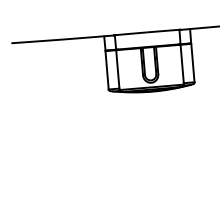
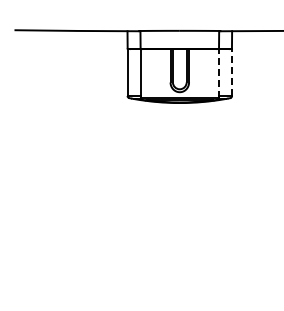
line: (193, 62) -> (232, 72), solid -> dashed
line: (182, 64) -> (219, 73), solid -> dashed

